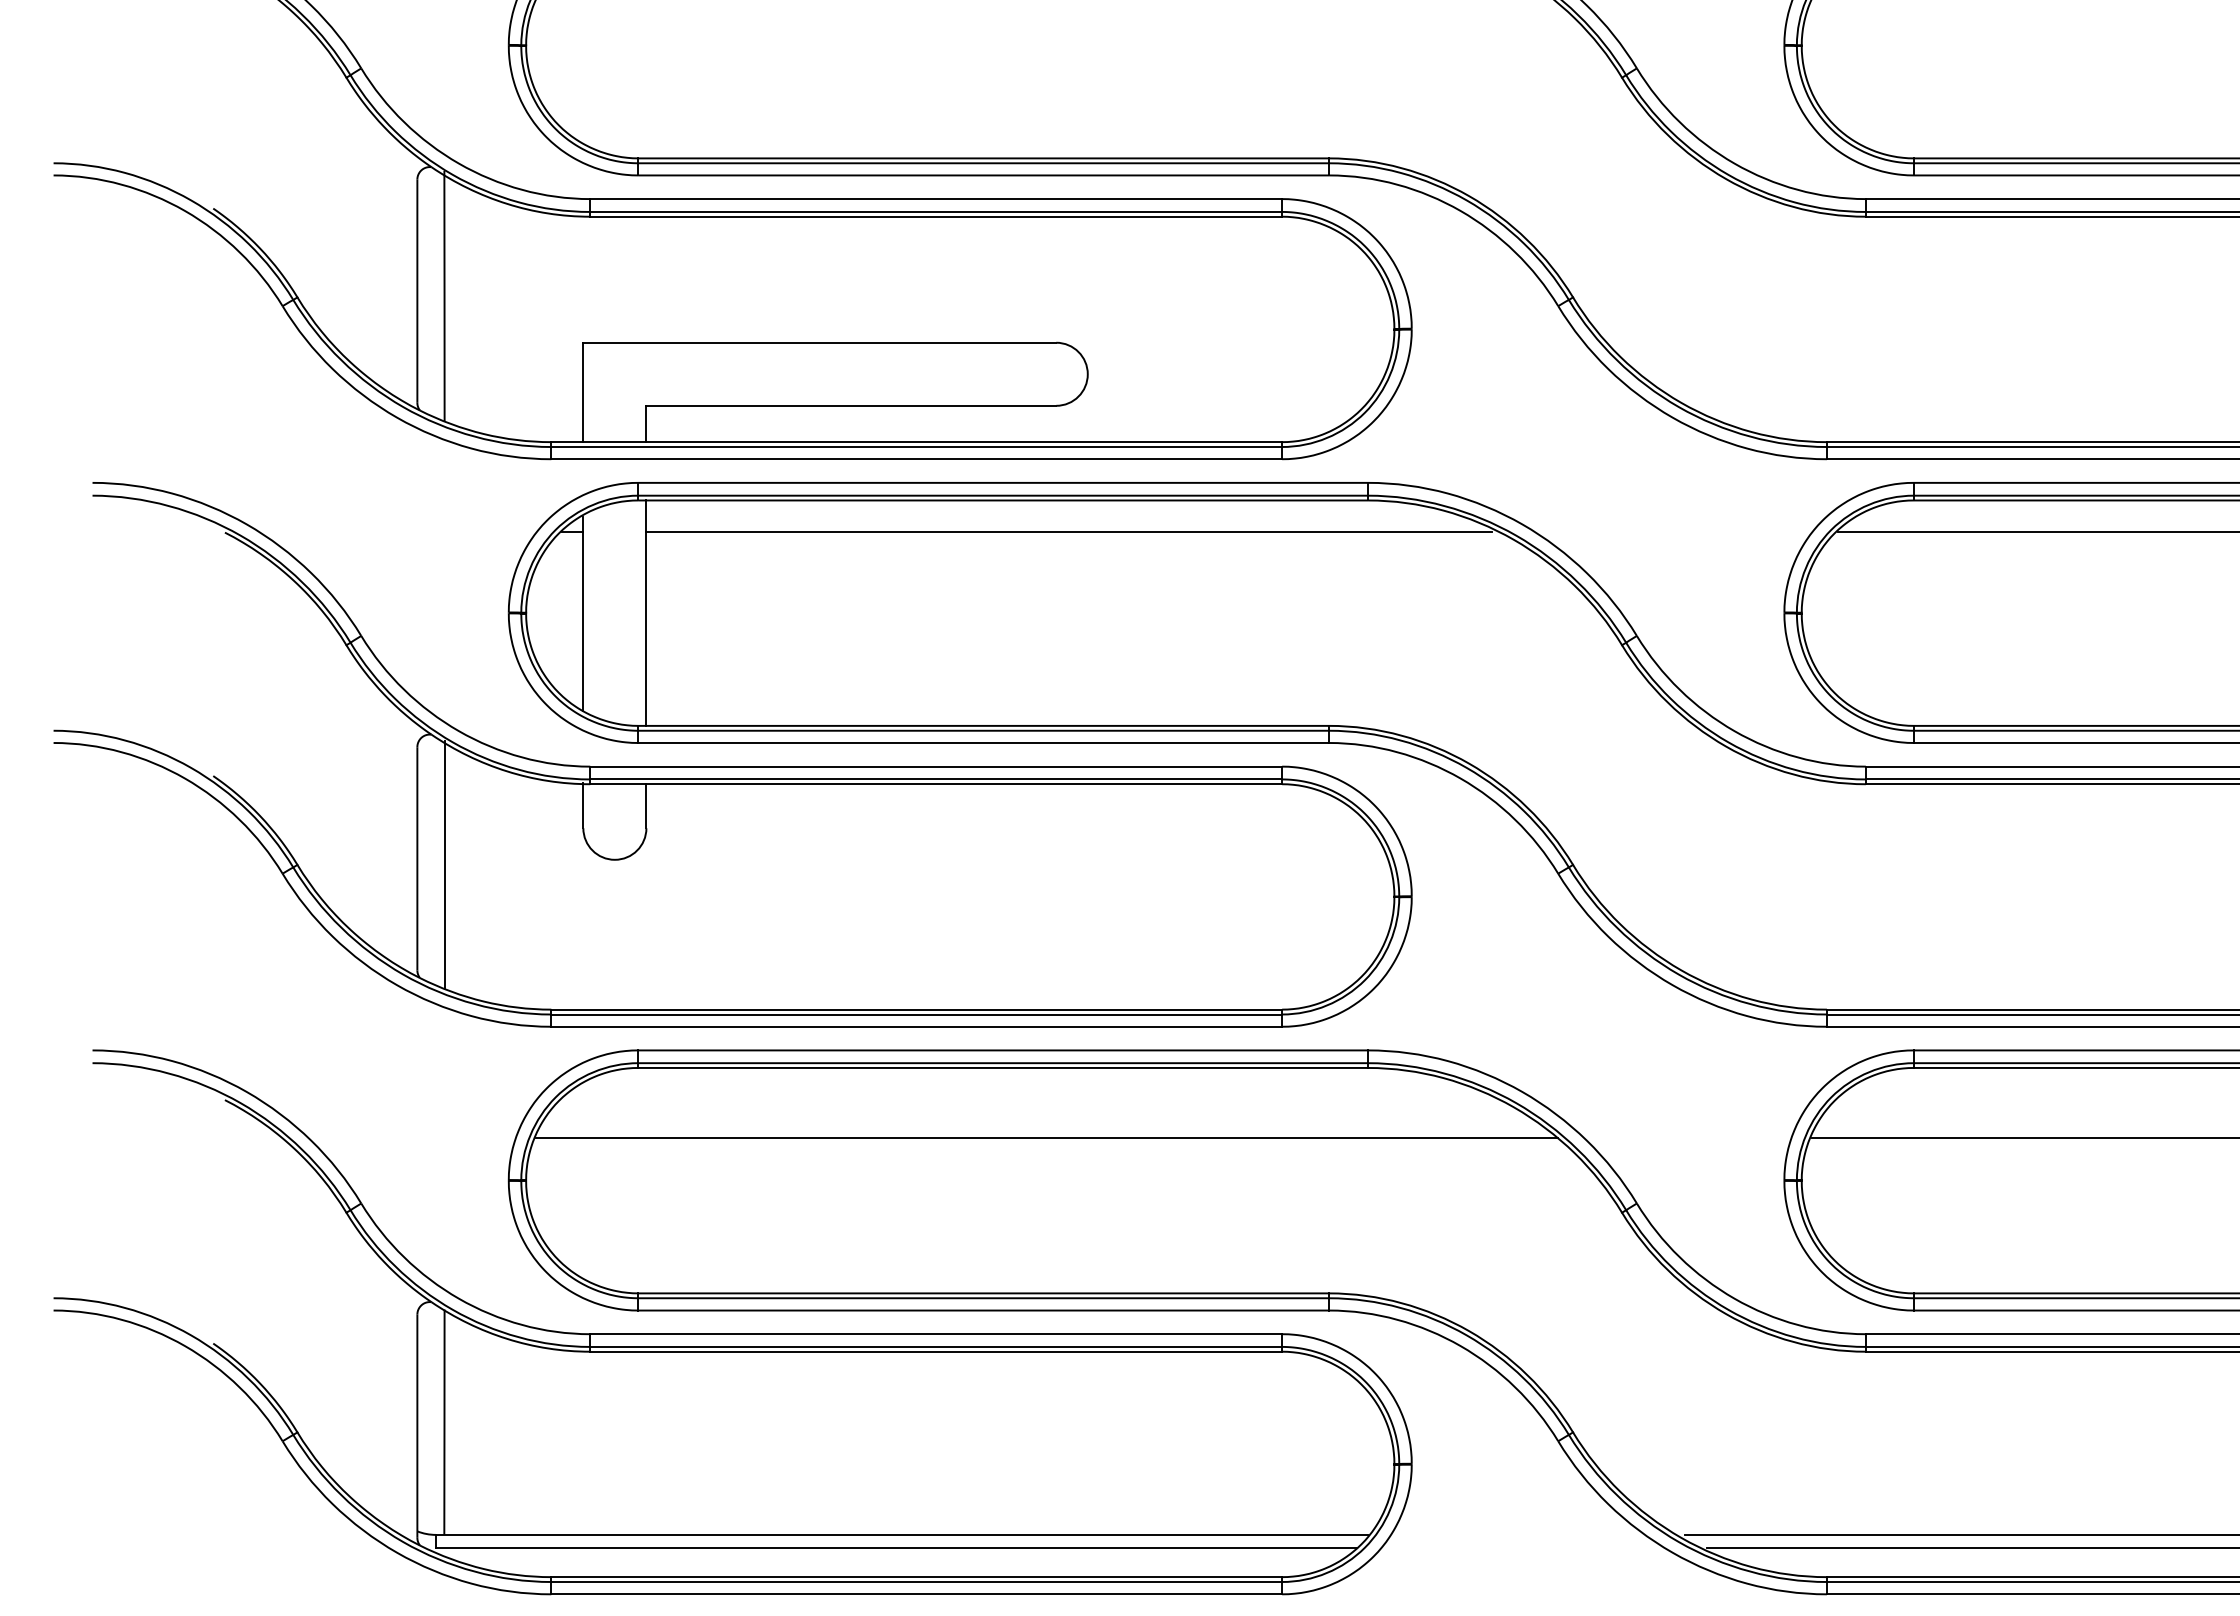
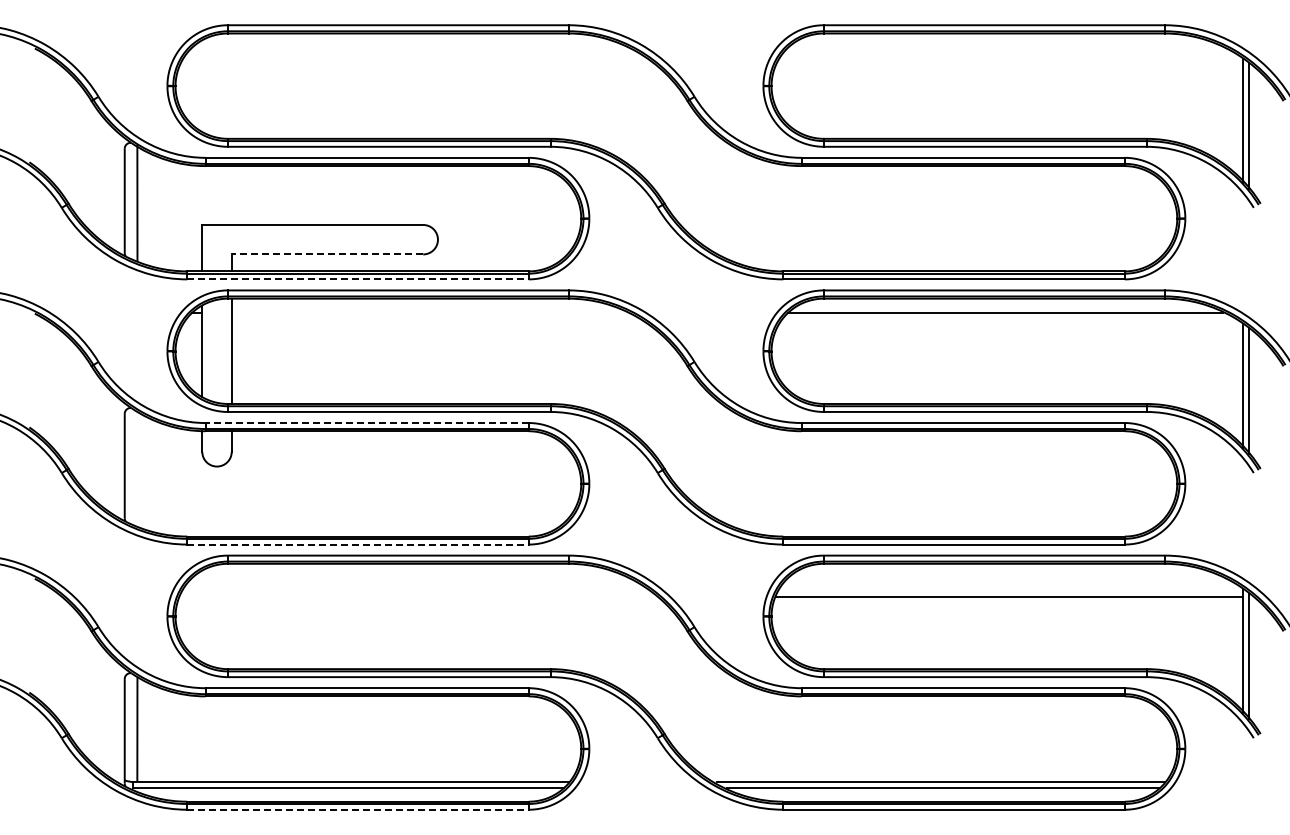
line: (851, 405) -> (327, 254), solid -> dashed
line: (917, 459) -> (358, 279), solid -> dashed
line: (1067, 532) -> (428, 313), removed
line: (936, 767) -> (367, 423), solid -> dashed
line: (444, 863) -> (137, 468), removed
line: (917, 1026) -> (358, 544), solid -> dashed
line: (1046, 1137) -> (418, 596), removed
line: (917, 1593) -> (358, 809), solid -> dashed

